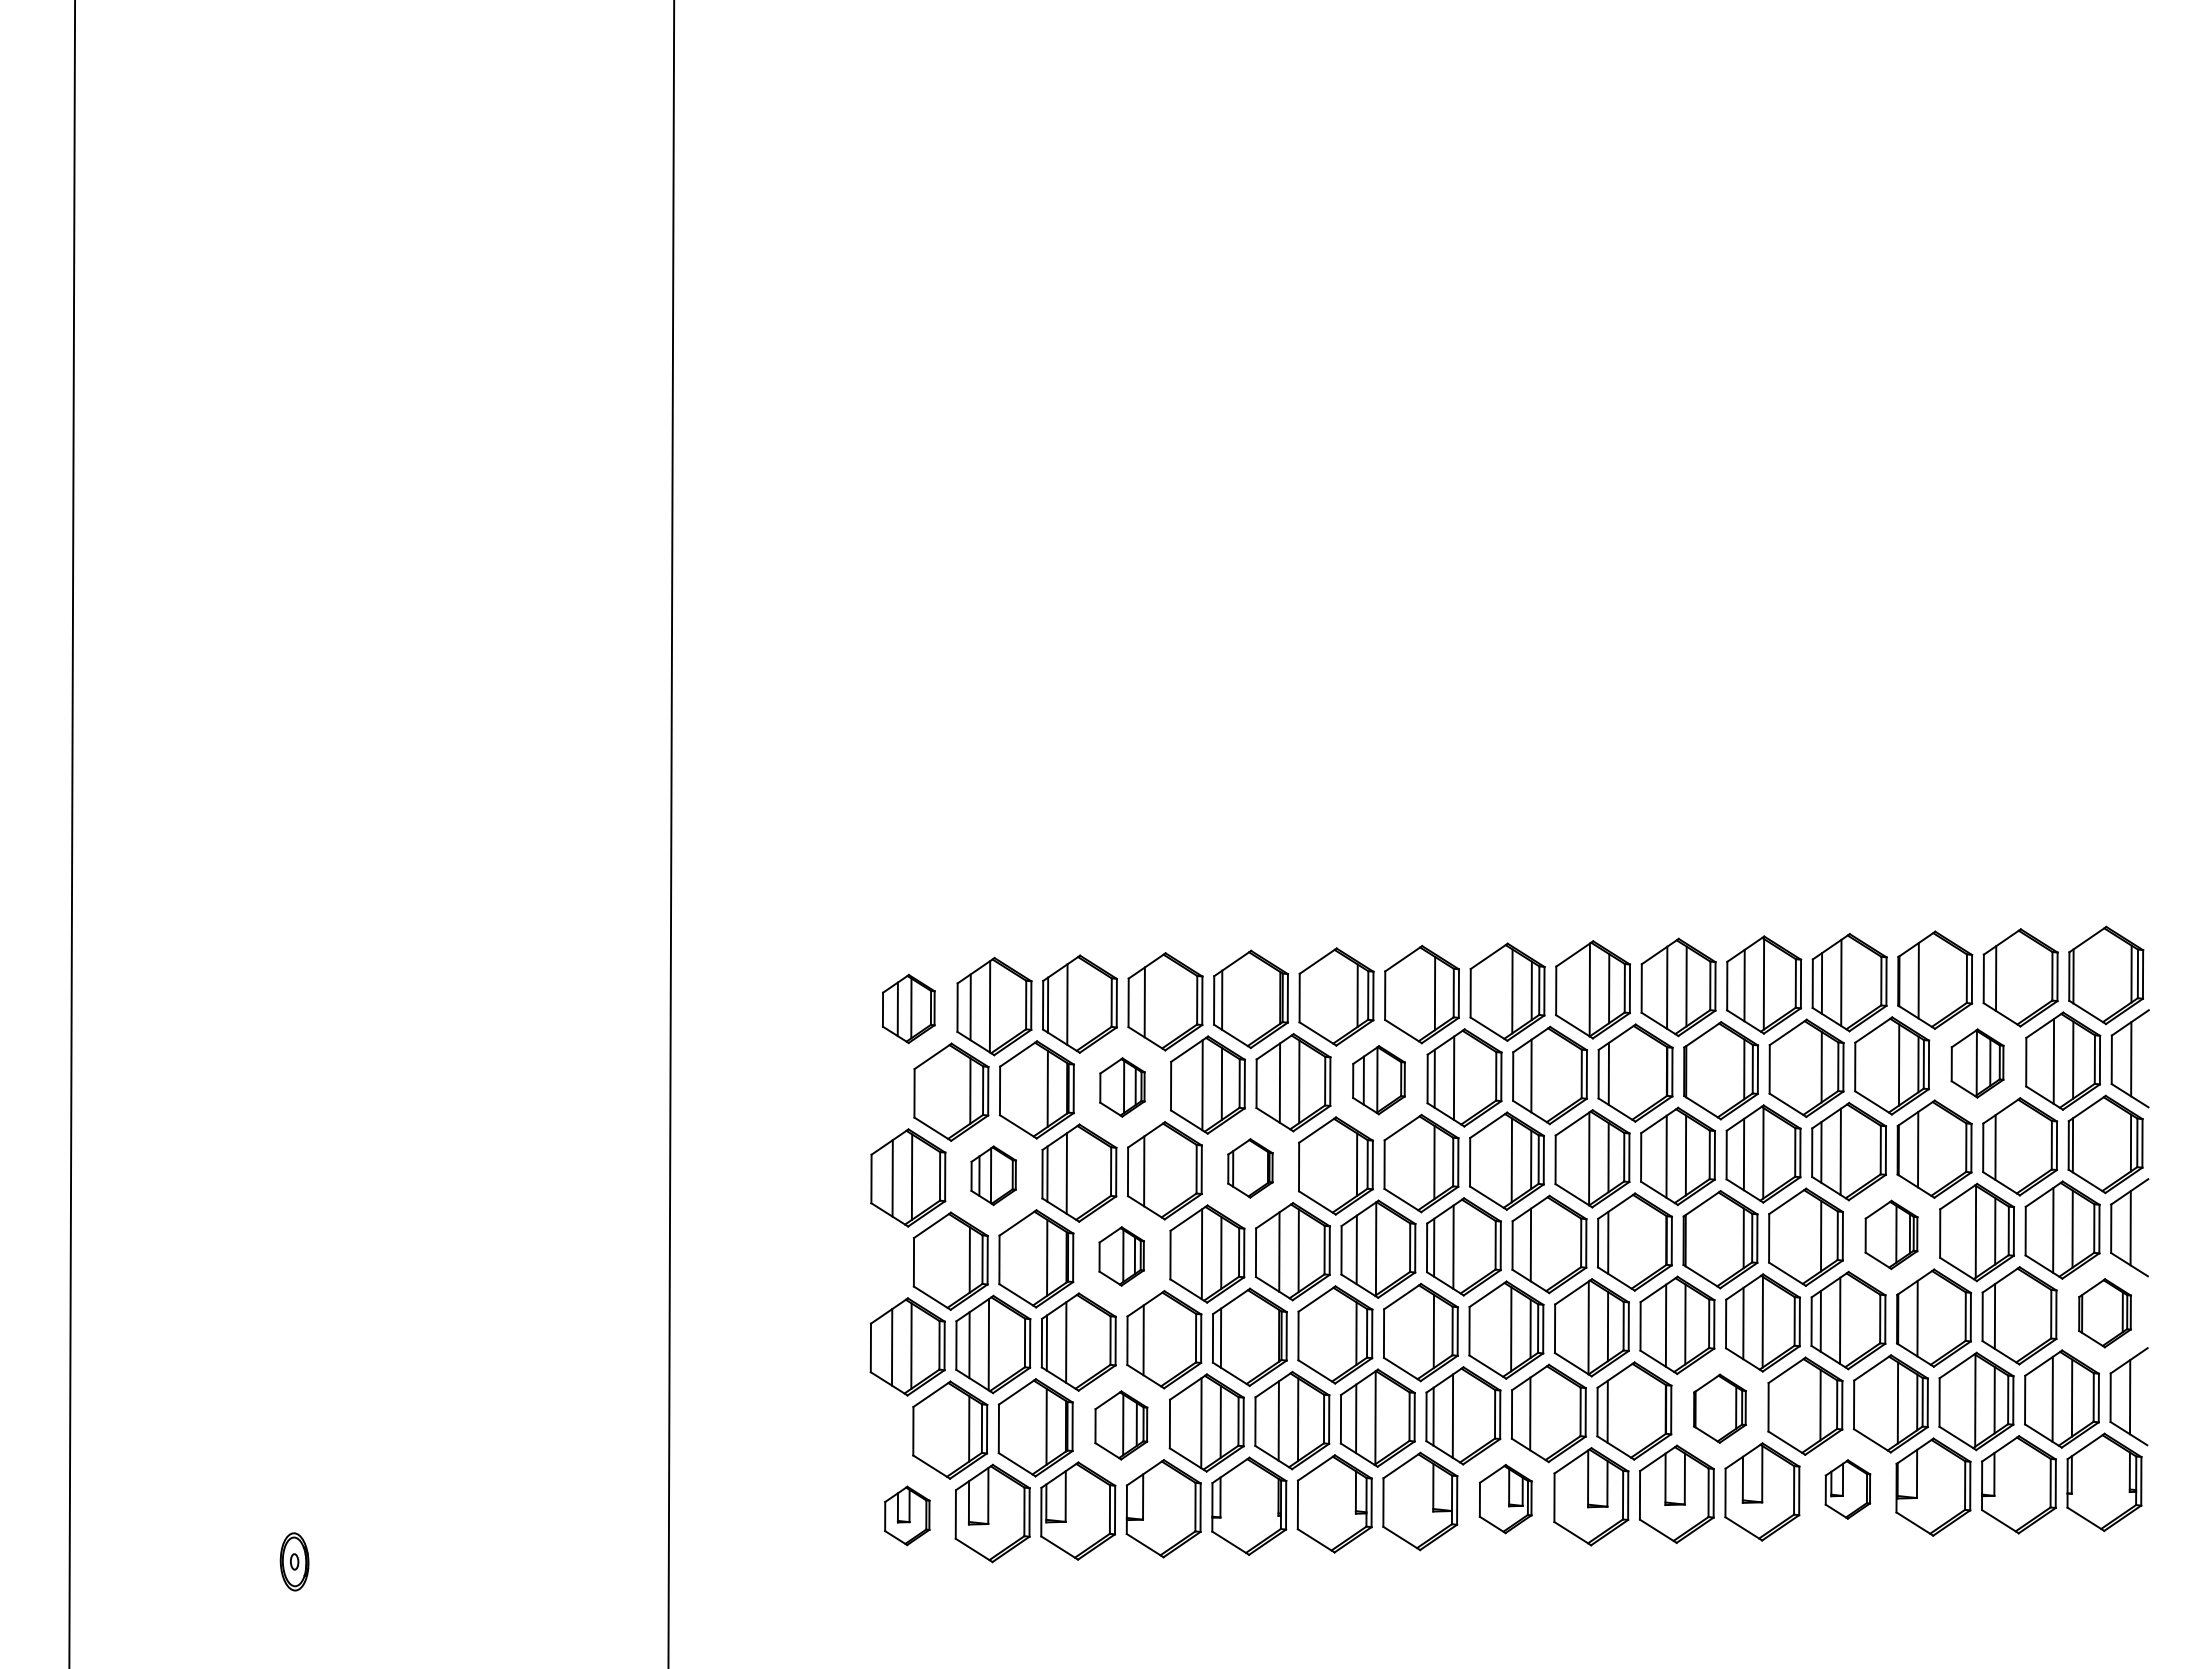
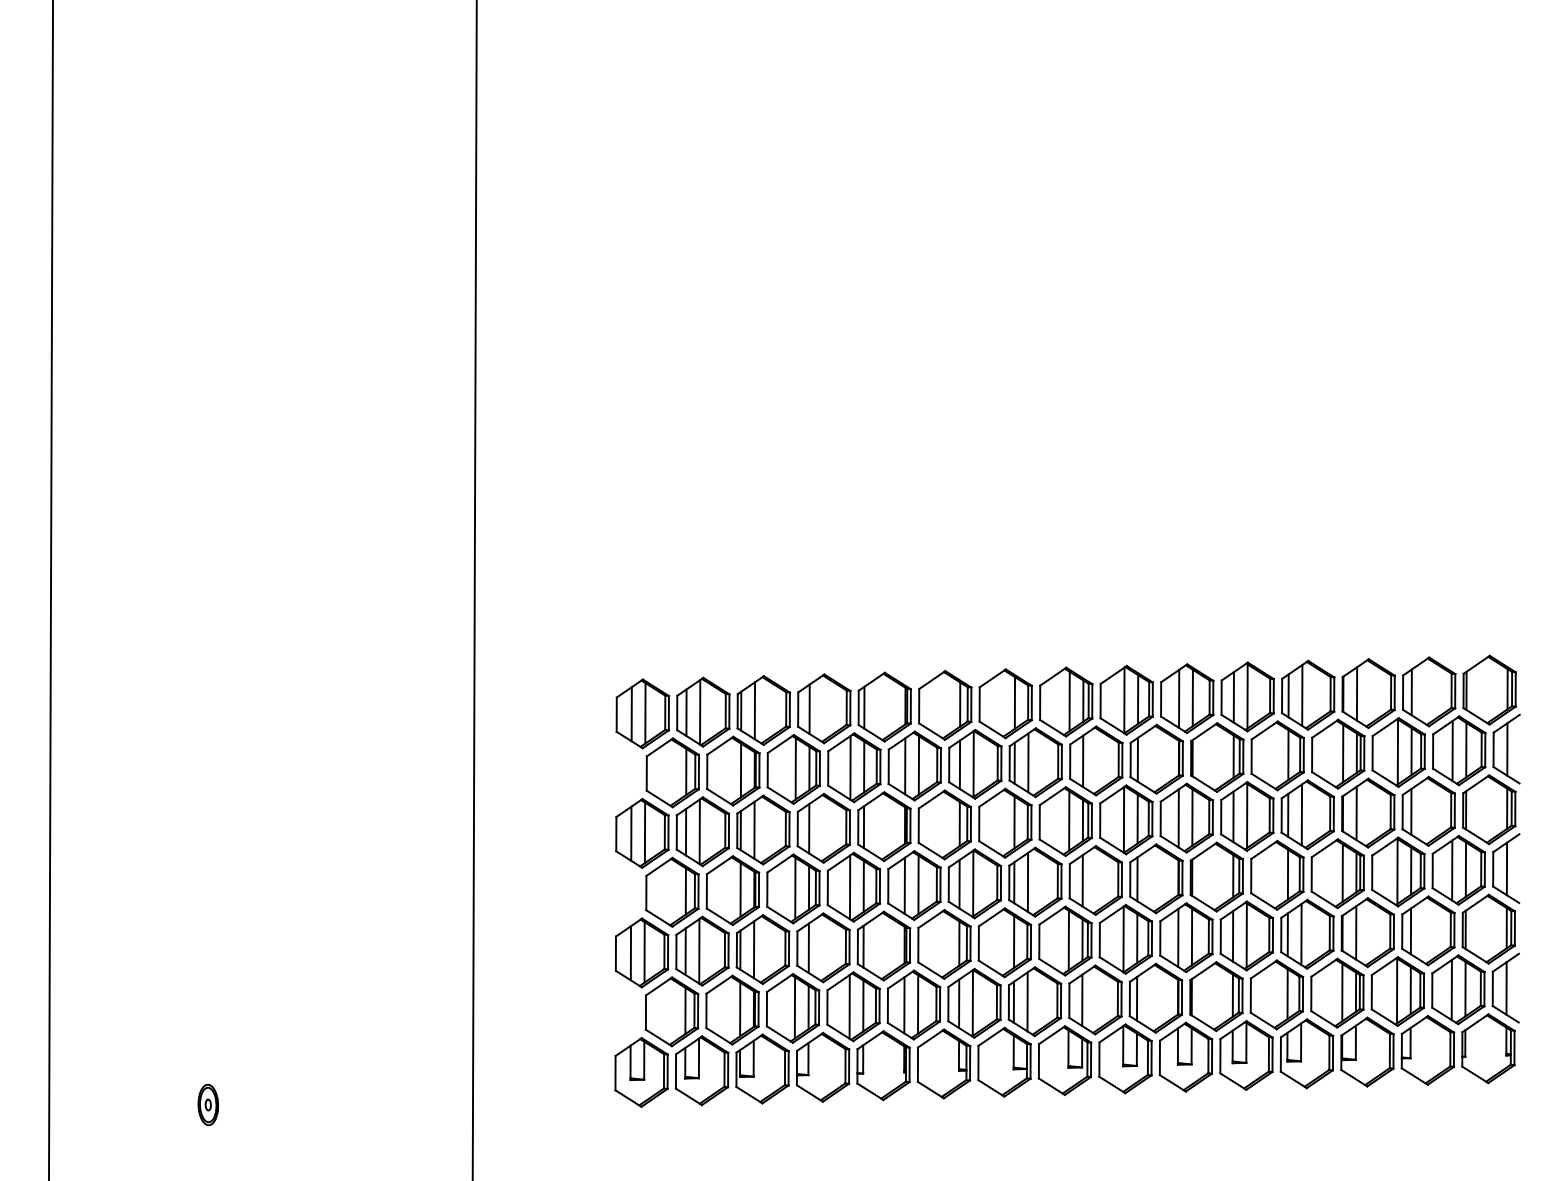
part: (908, 1008) -> (642, 713), size x1.43
part: (1977, 1063) -> (1398, 752), size x1.43
part: (1378, 1079) -> (974, 763), size x1.43
part: (1122, 1087) -> (793, 769), size x1.67
part: (1250, 1168) -> (884, 826), size x1.67
part: (993, 1175) -> (702, 831), size x1.67
part: (1891, 1234) -> (1337, 873), size x1.43
part: (1121, 1256) -> (793, 888), size x1.67
part: (2104, 1312) -> (1488, 928), size x1.43
part: (1719, 1408) -> (1216, 996), size x1.43
part: (1121, 1425) -> (793, 1008), size x1.43
part: (1847, 1489) -> (1306, 1053), size x1.67
part: (1505, 1498) -> (1064, 1060), size x1.43
part: (907, 1515) -> (641, 1072), size x1.67

